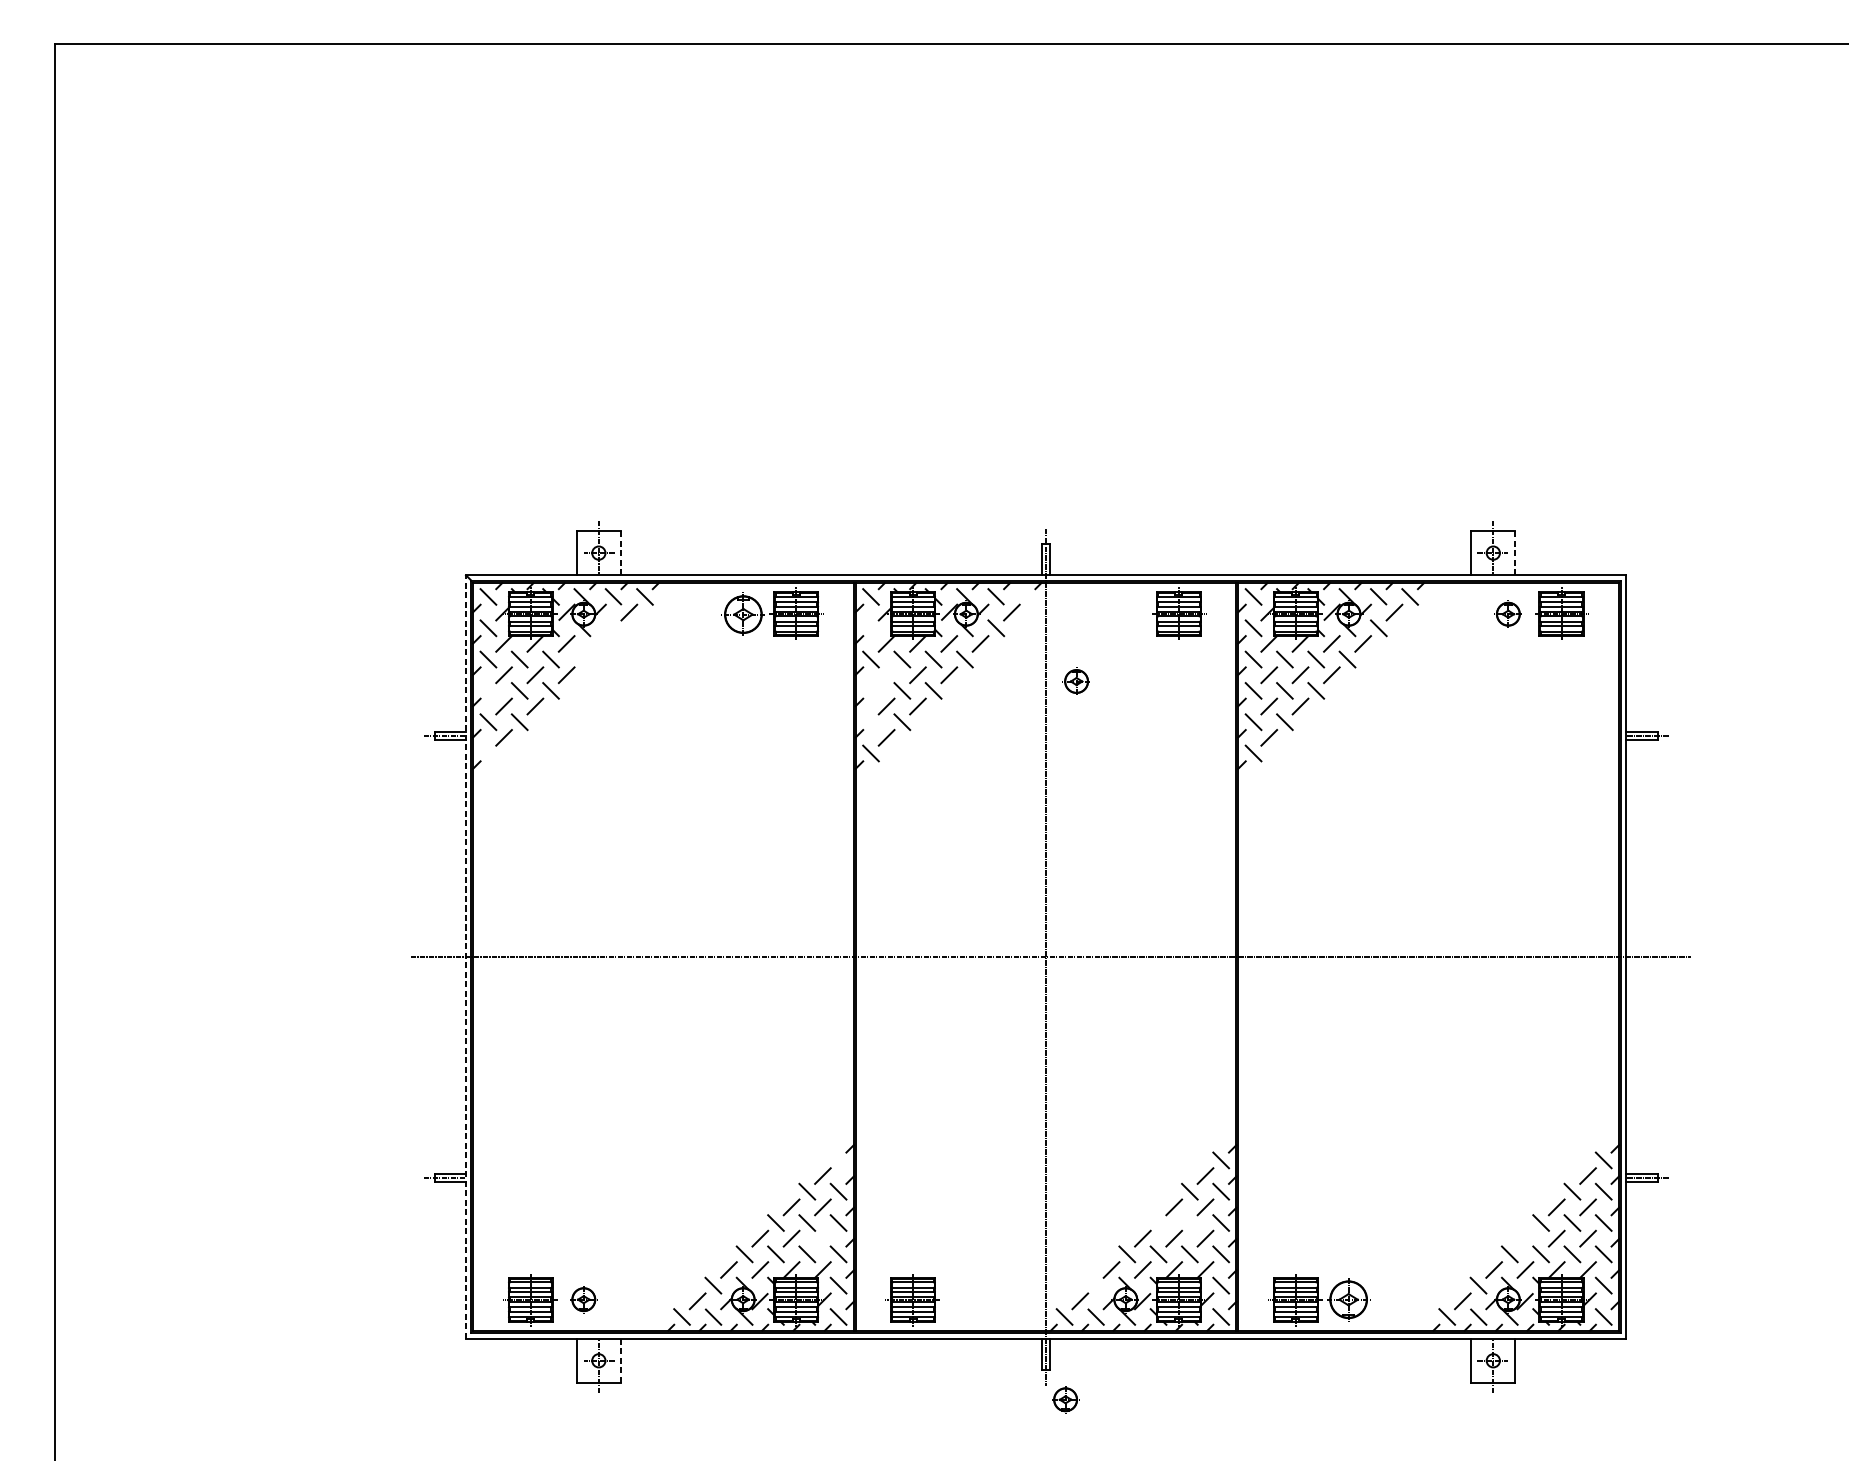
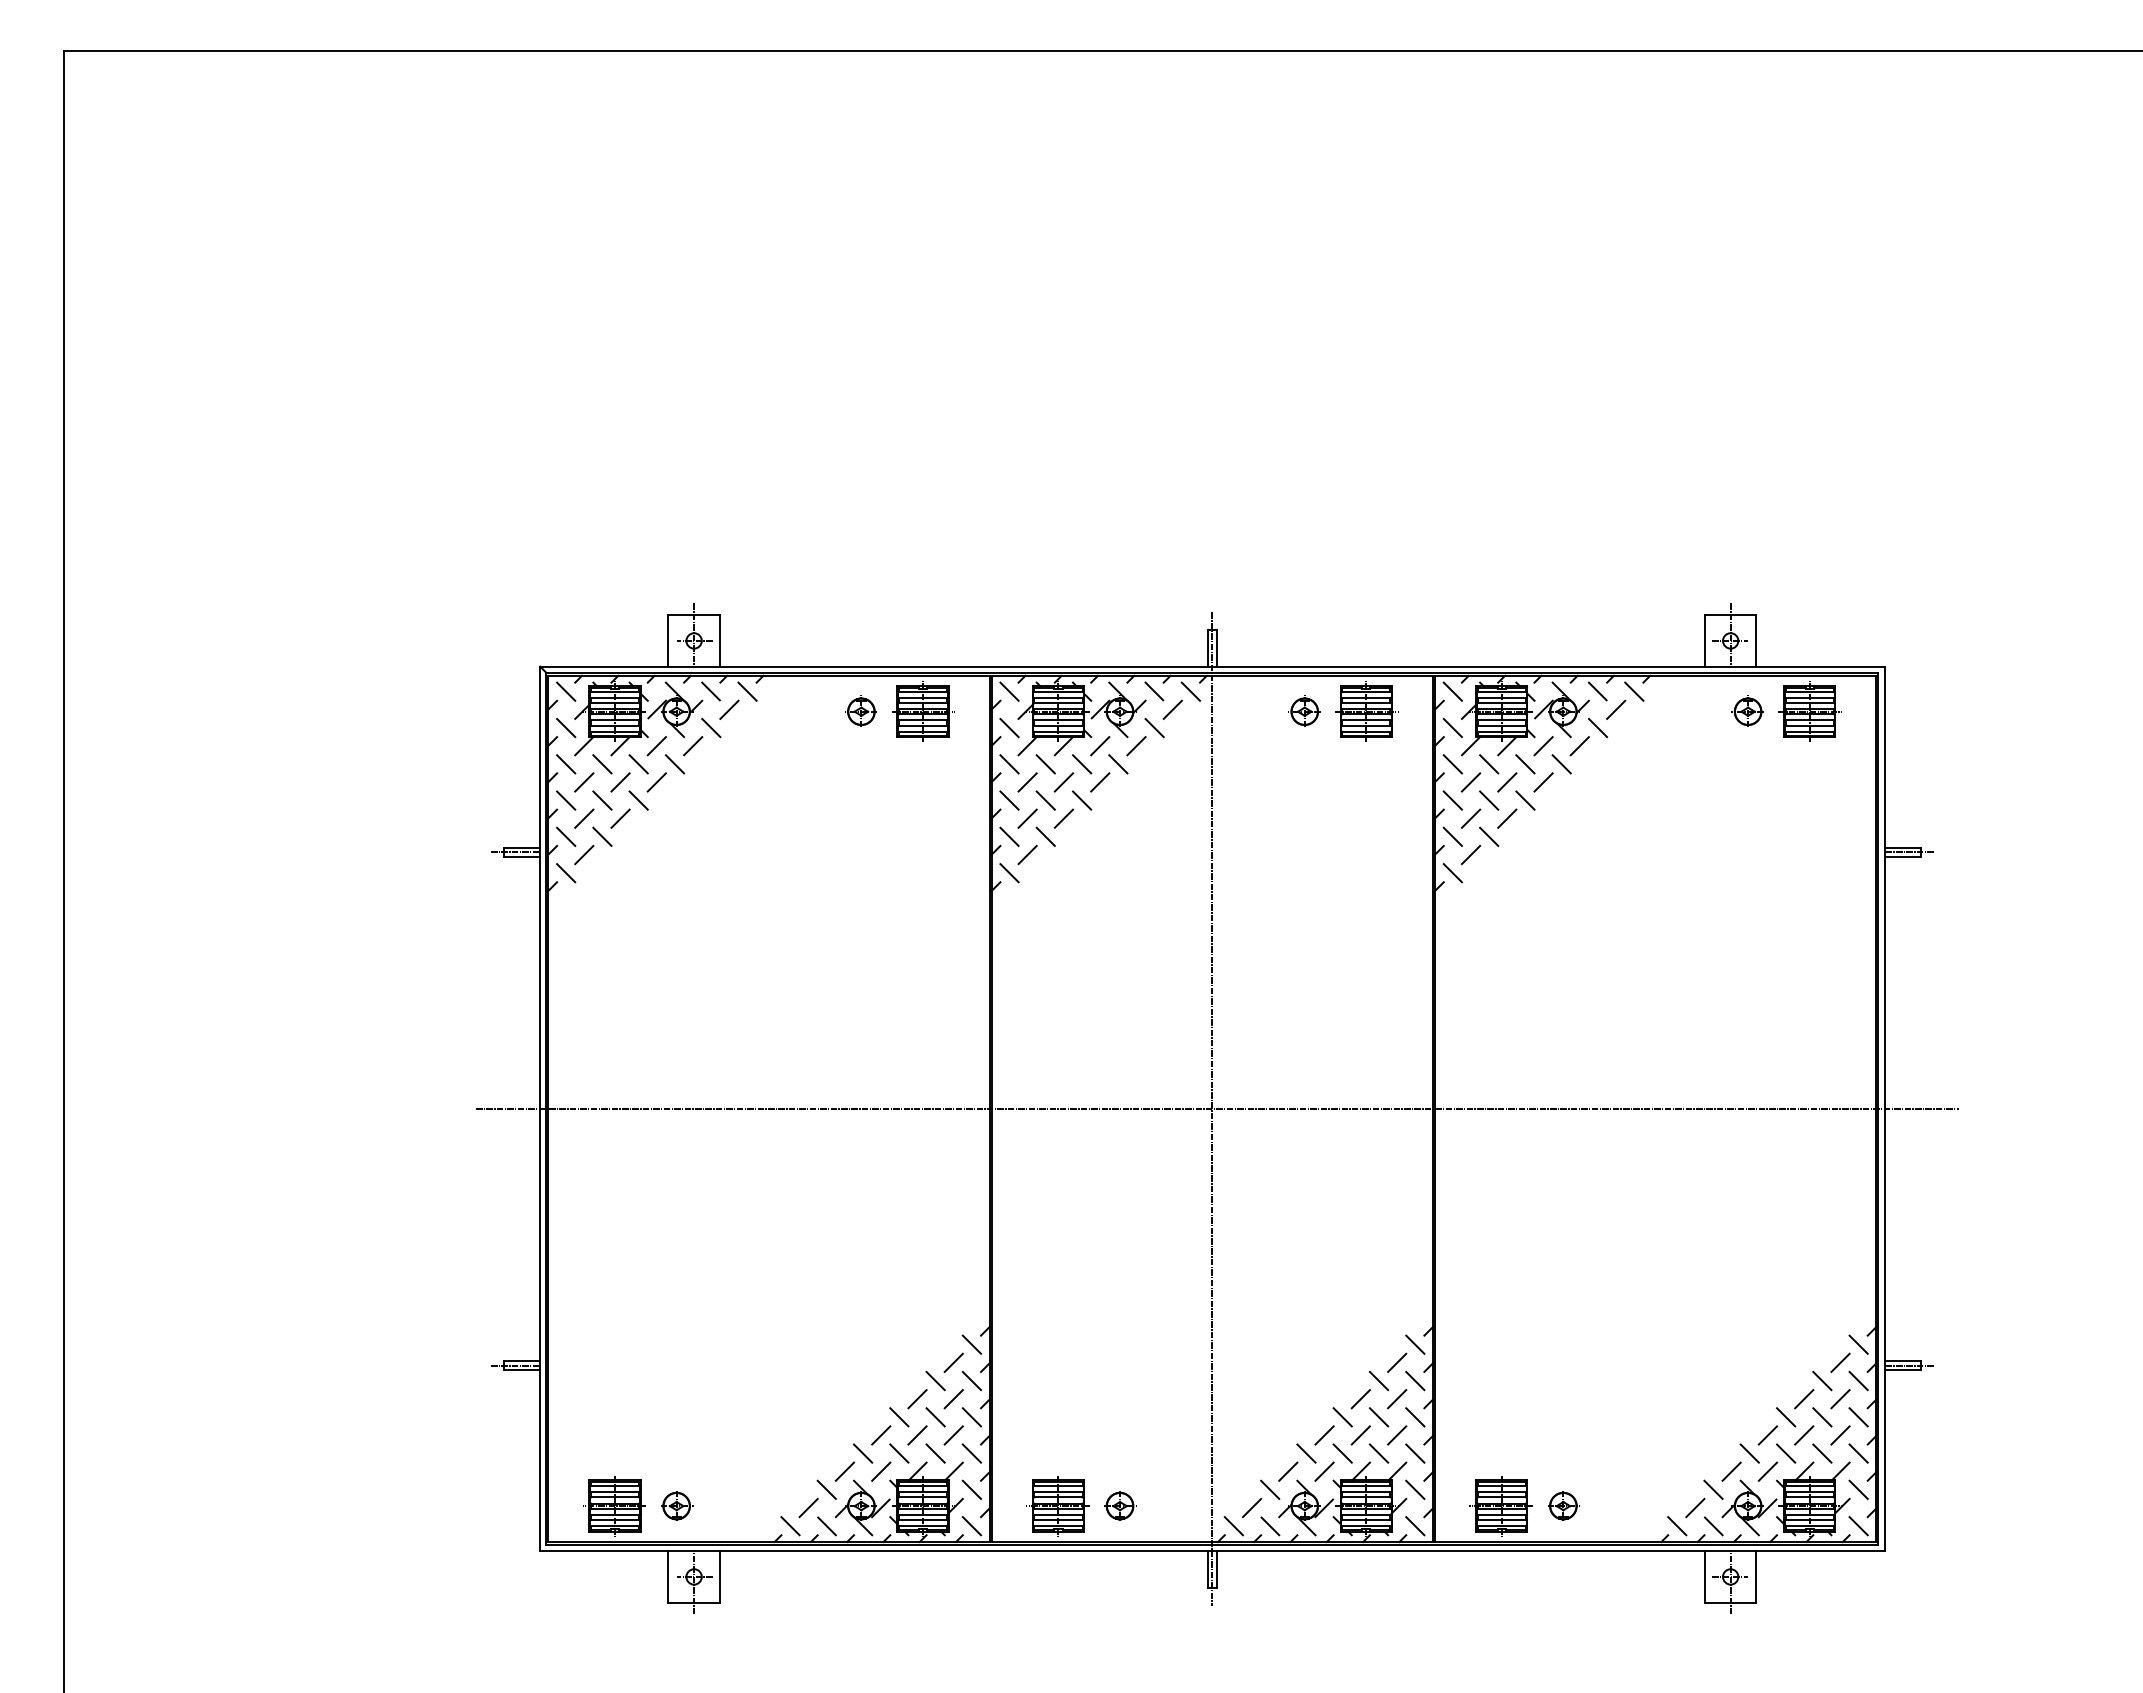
line: (620, 552) -> (719, 640), dashed -> solid
line: (1515, 552) -> (1756, 640), dashed -> solid
line: (1027, 596) -> (1190, 691), added
part: (742, 613) -> (860, 710), size x0.62
line: (613, 627) -> (711, 727), added
line: (871, 627) -> (1009, 727), added
line: (598, 644) -> (693, 746), added
line: (581, 659) -> (674, 764), added
line: (886, 675) -> (1027, 782), added
part: (1076, 680) -> (1304, 710), moved
line: (488, 690) -> (566, 800), added
line: (871, 690) -> (1009, 800), added
line: (871, 721) -> (1009, 836), added
line: (488, 753) -> (566, 873), added
line: (466, 956) -> (540, 1108), dashed -> solid
line: (838, 1160) -> (971, 1344), added
line: (1158, 1223) -> (1342, 1417), added
line: (1189, 1223) -> (1378, 1417), added
line: (822, 1238) -> (953, 1435), added
line: (1525, 1238) -> (1767, 1435), added
line: (1096, 1285) -> (1270, 1489), added
part: (1349, 1299) -> (1563, 1505), size x0.62
line: (620, 1360) -> (719, 1576), dashed -> solid
part: (1066, 1399) -> (1120, 1505), moved

